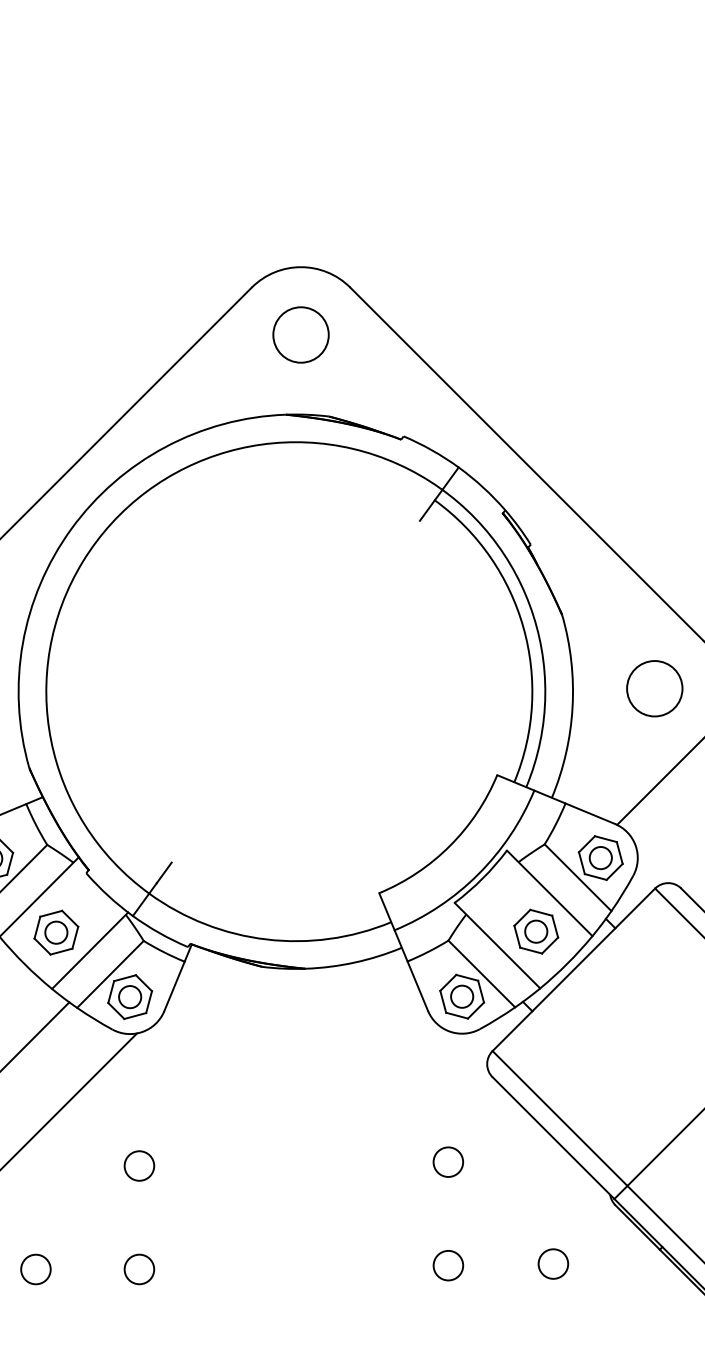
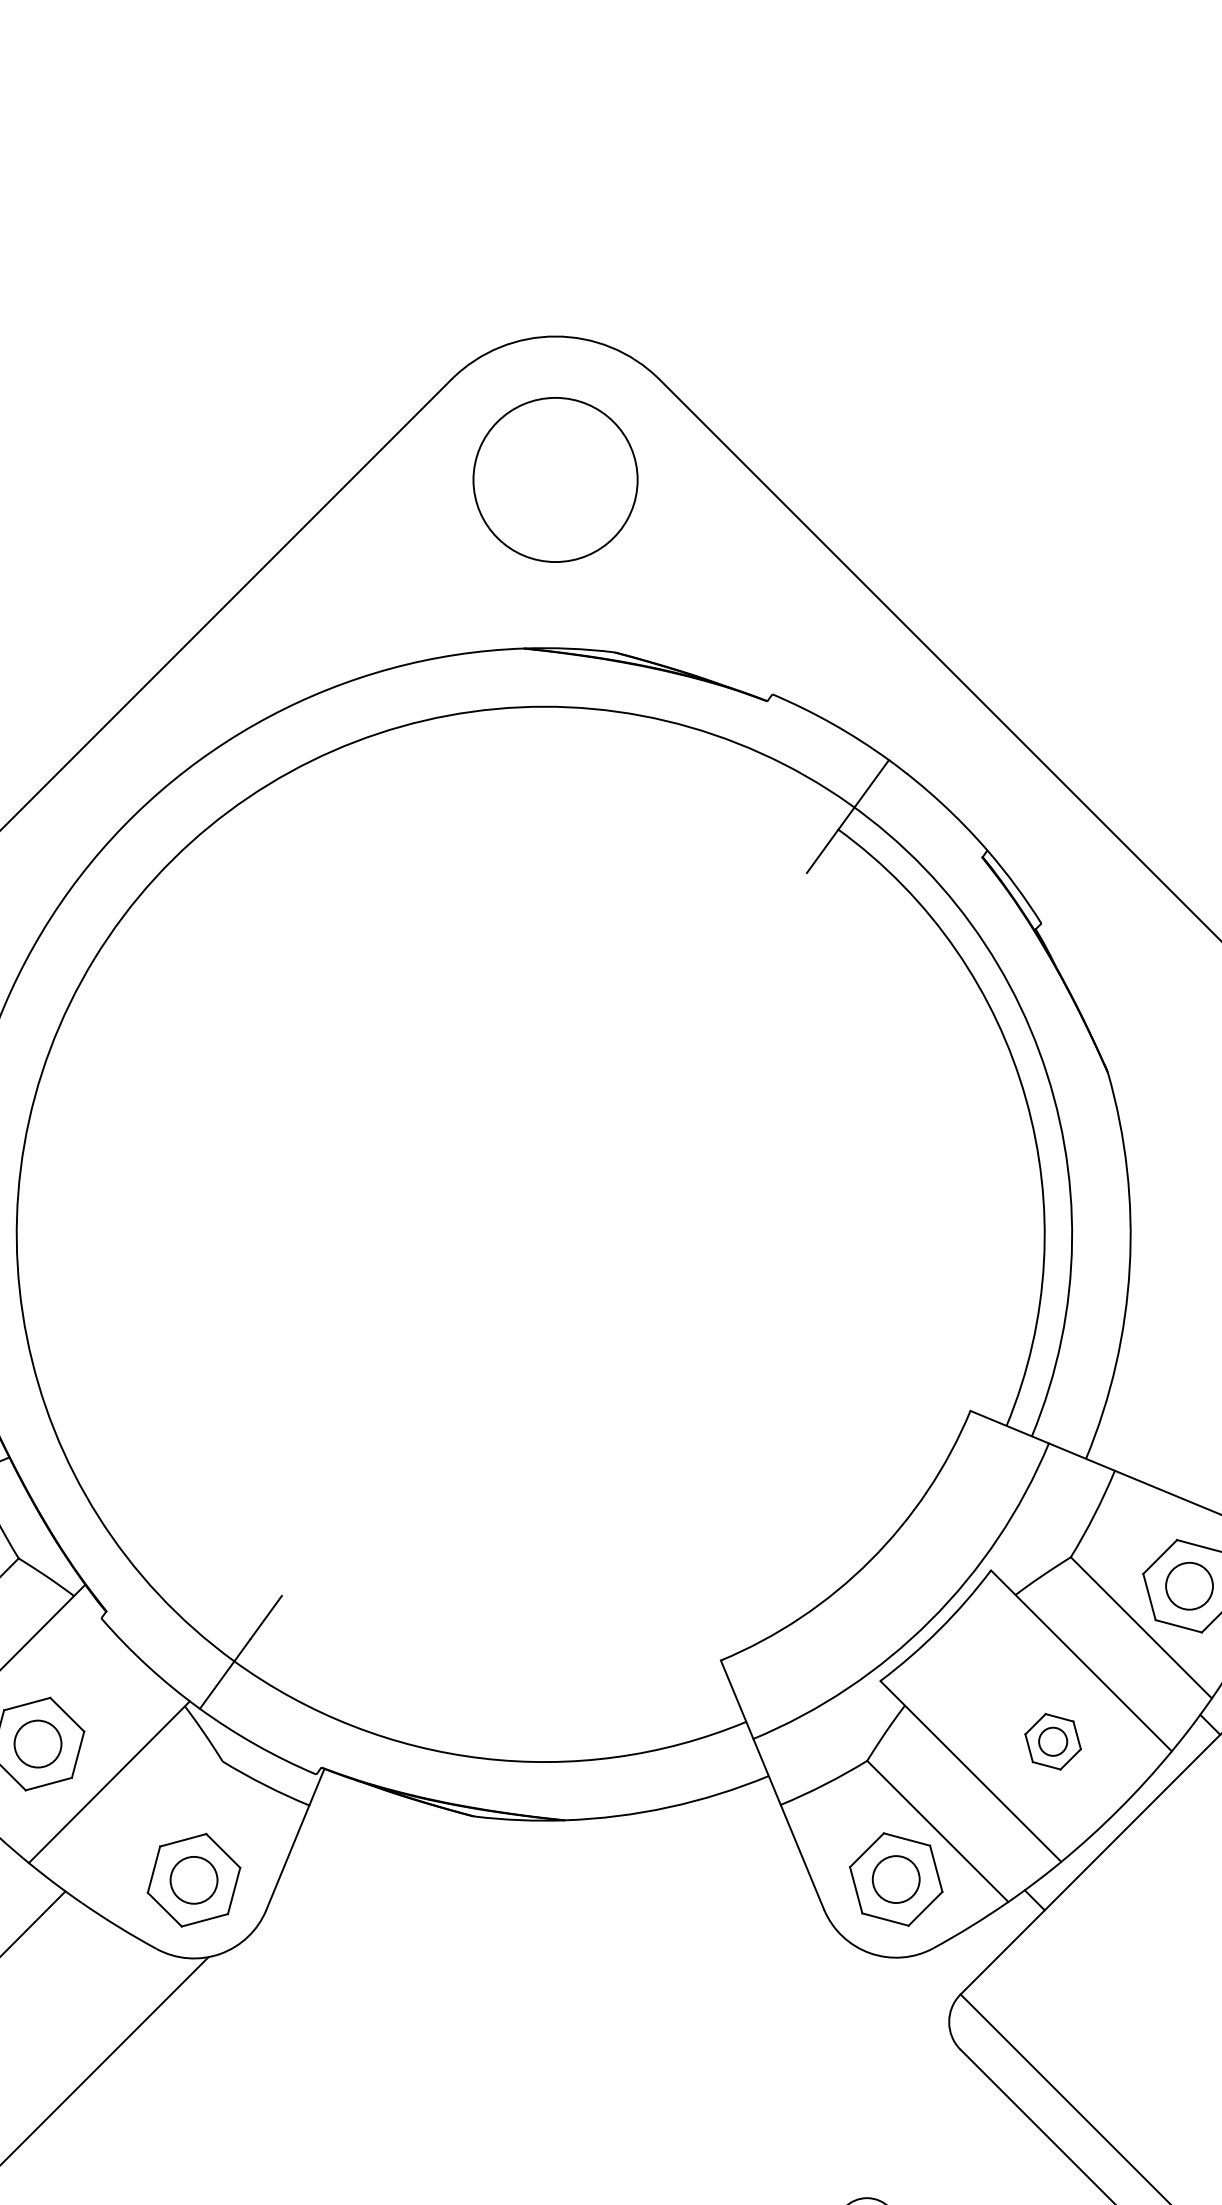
circle: (300, 334) -> (554, 478), size x1.4
part: (536, 931) -> (1053, 1741), size x0.6
line: (110, 973) -> (152, 1830), removed

